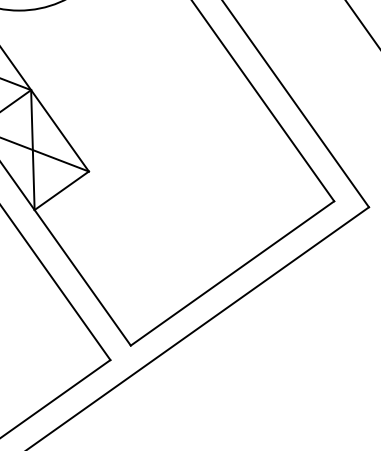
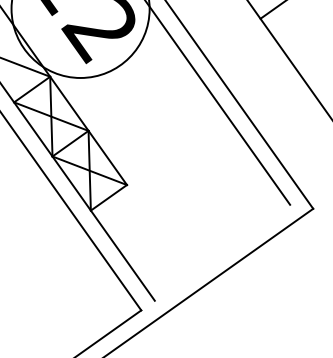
line: (232, 273) -> (222, 252), removed

